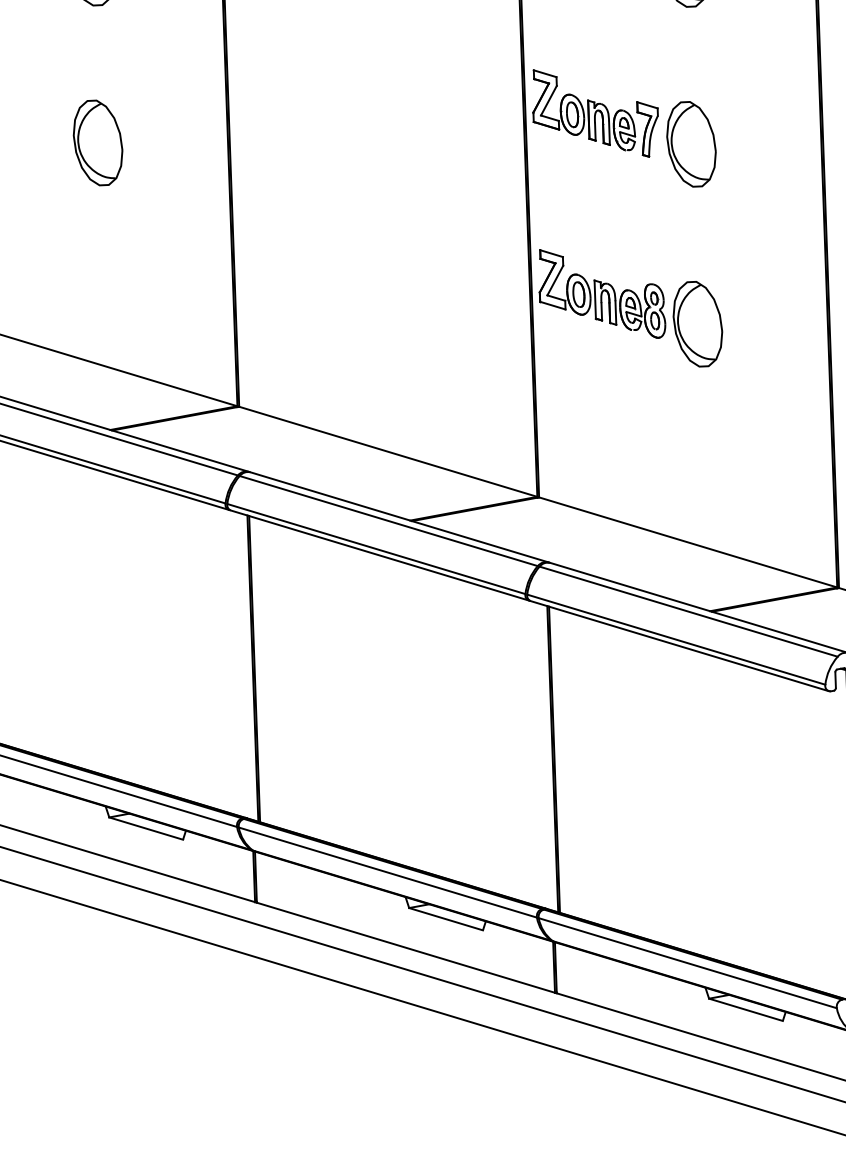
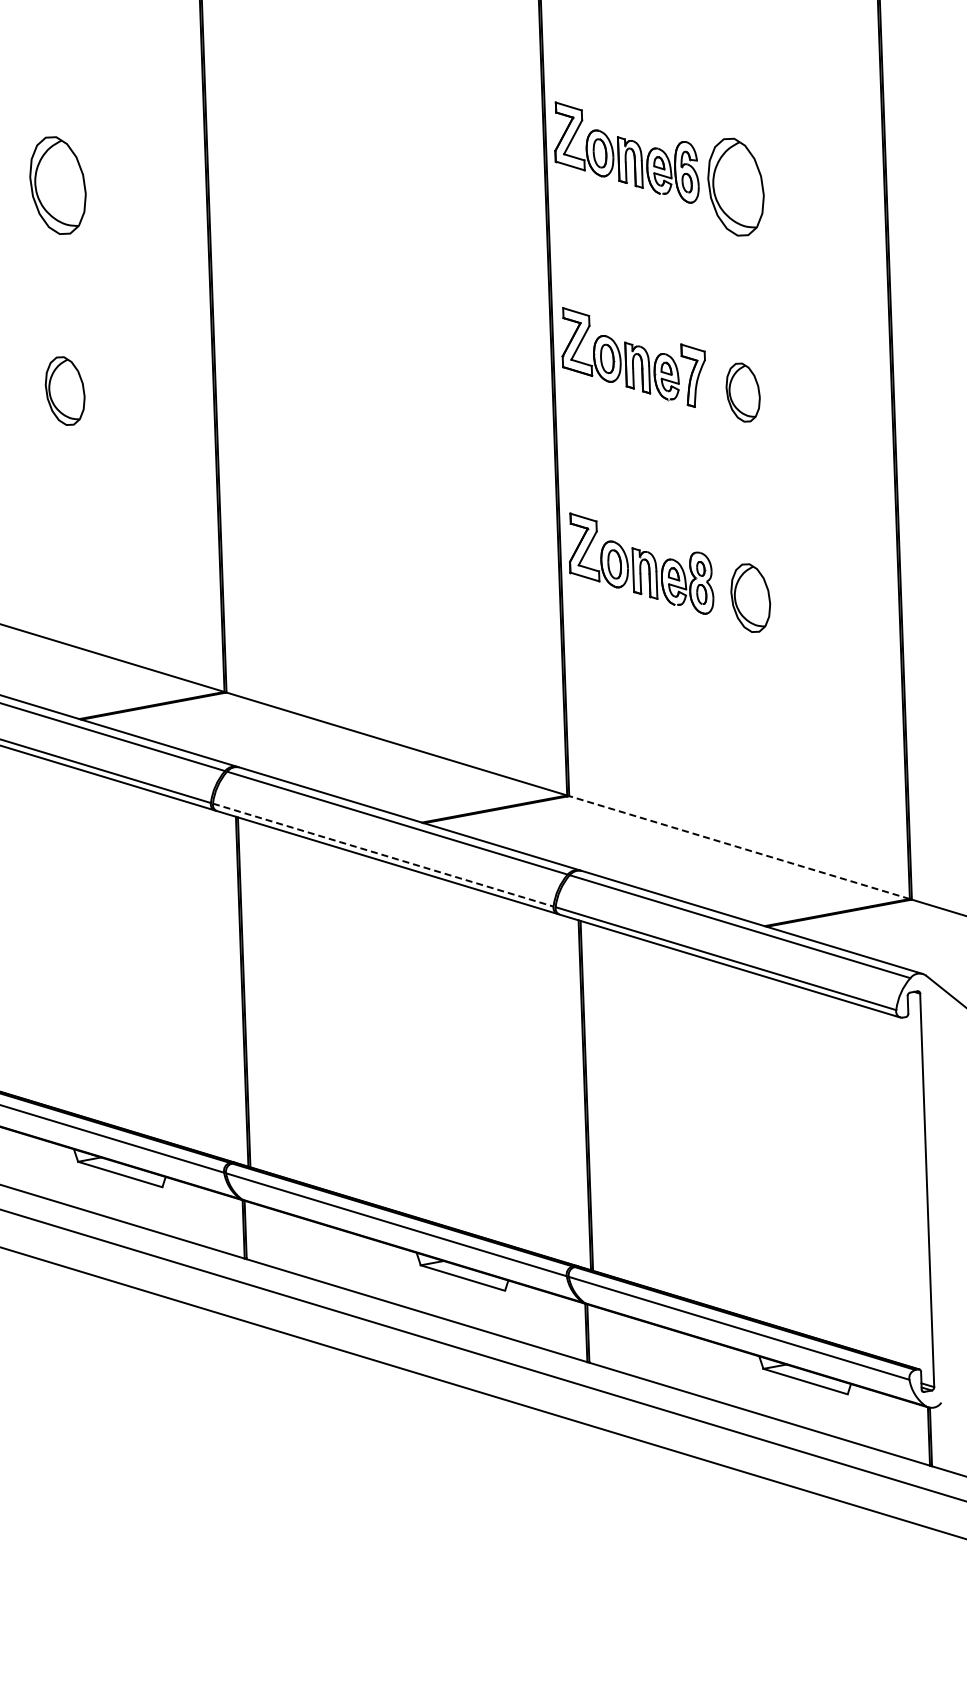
part: (97, 142) -> (64, 390), size x0.7
part: (690, 144) -> (742, 392), size x0.6
part: (697, 323) -> (750, 597), size x0.7
line: (688, 542) -> (739, 847), solid -> dashed
line: (376, 549) -> (383, 855), solid -> dashed

